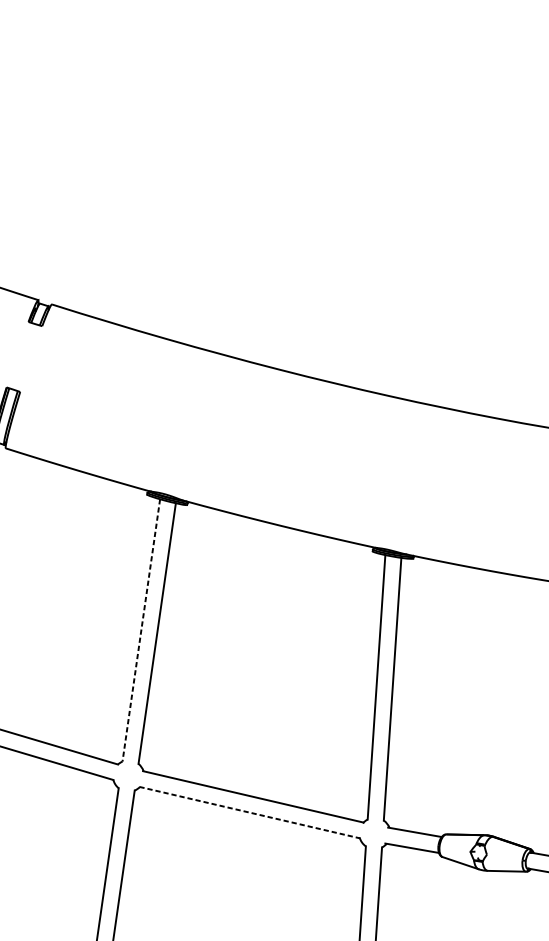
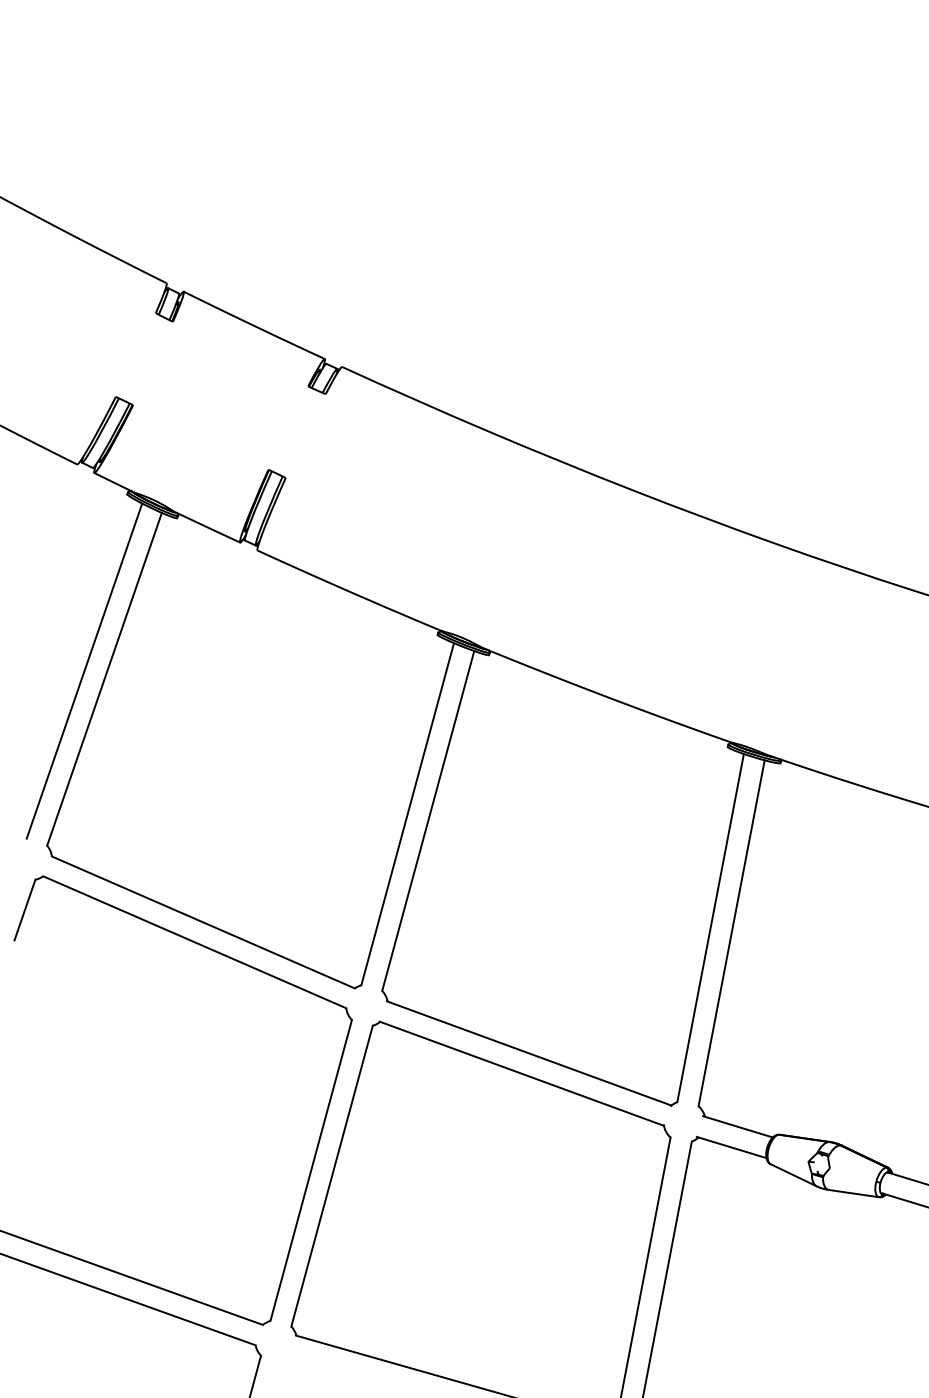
line: (141, 630) -> (407, 814), dashed -> solid
line: (250, 812) -> (522, 1073), dashed -> solid

